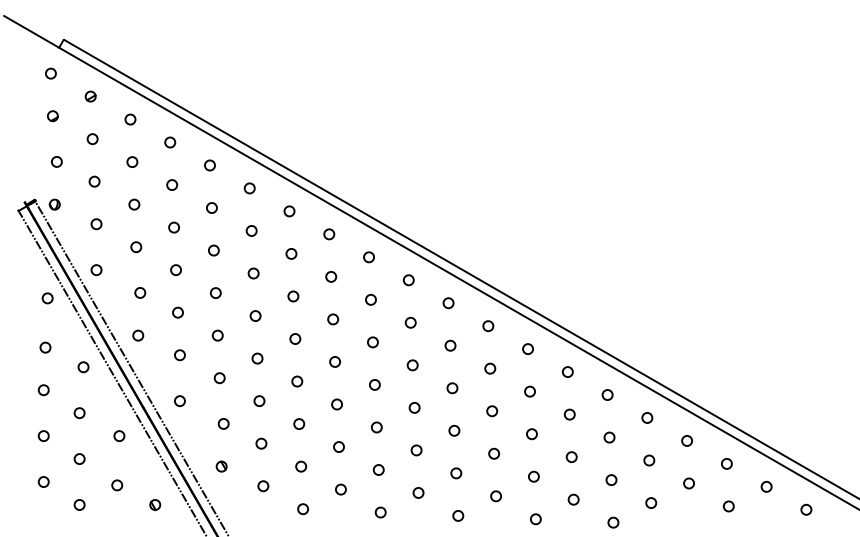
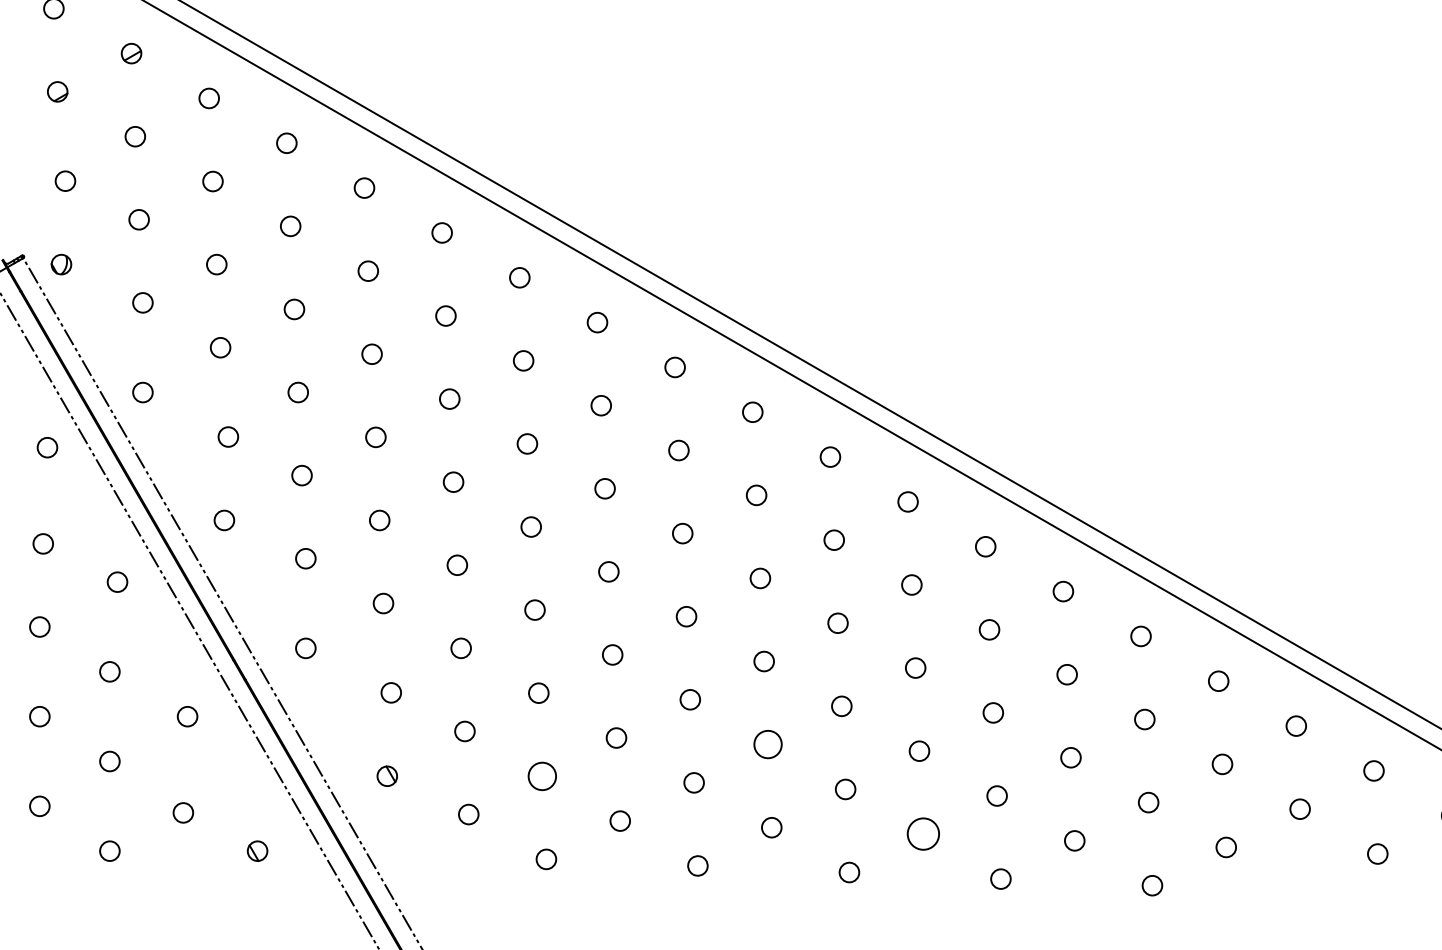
part: (416, 450) -> (767, 744), size x1.4
circle: (301, 466) -> (543, 776), size x1.4
circle: (495, 496) -> (922, 834), size x1.6

